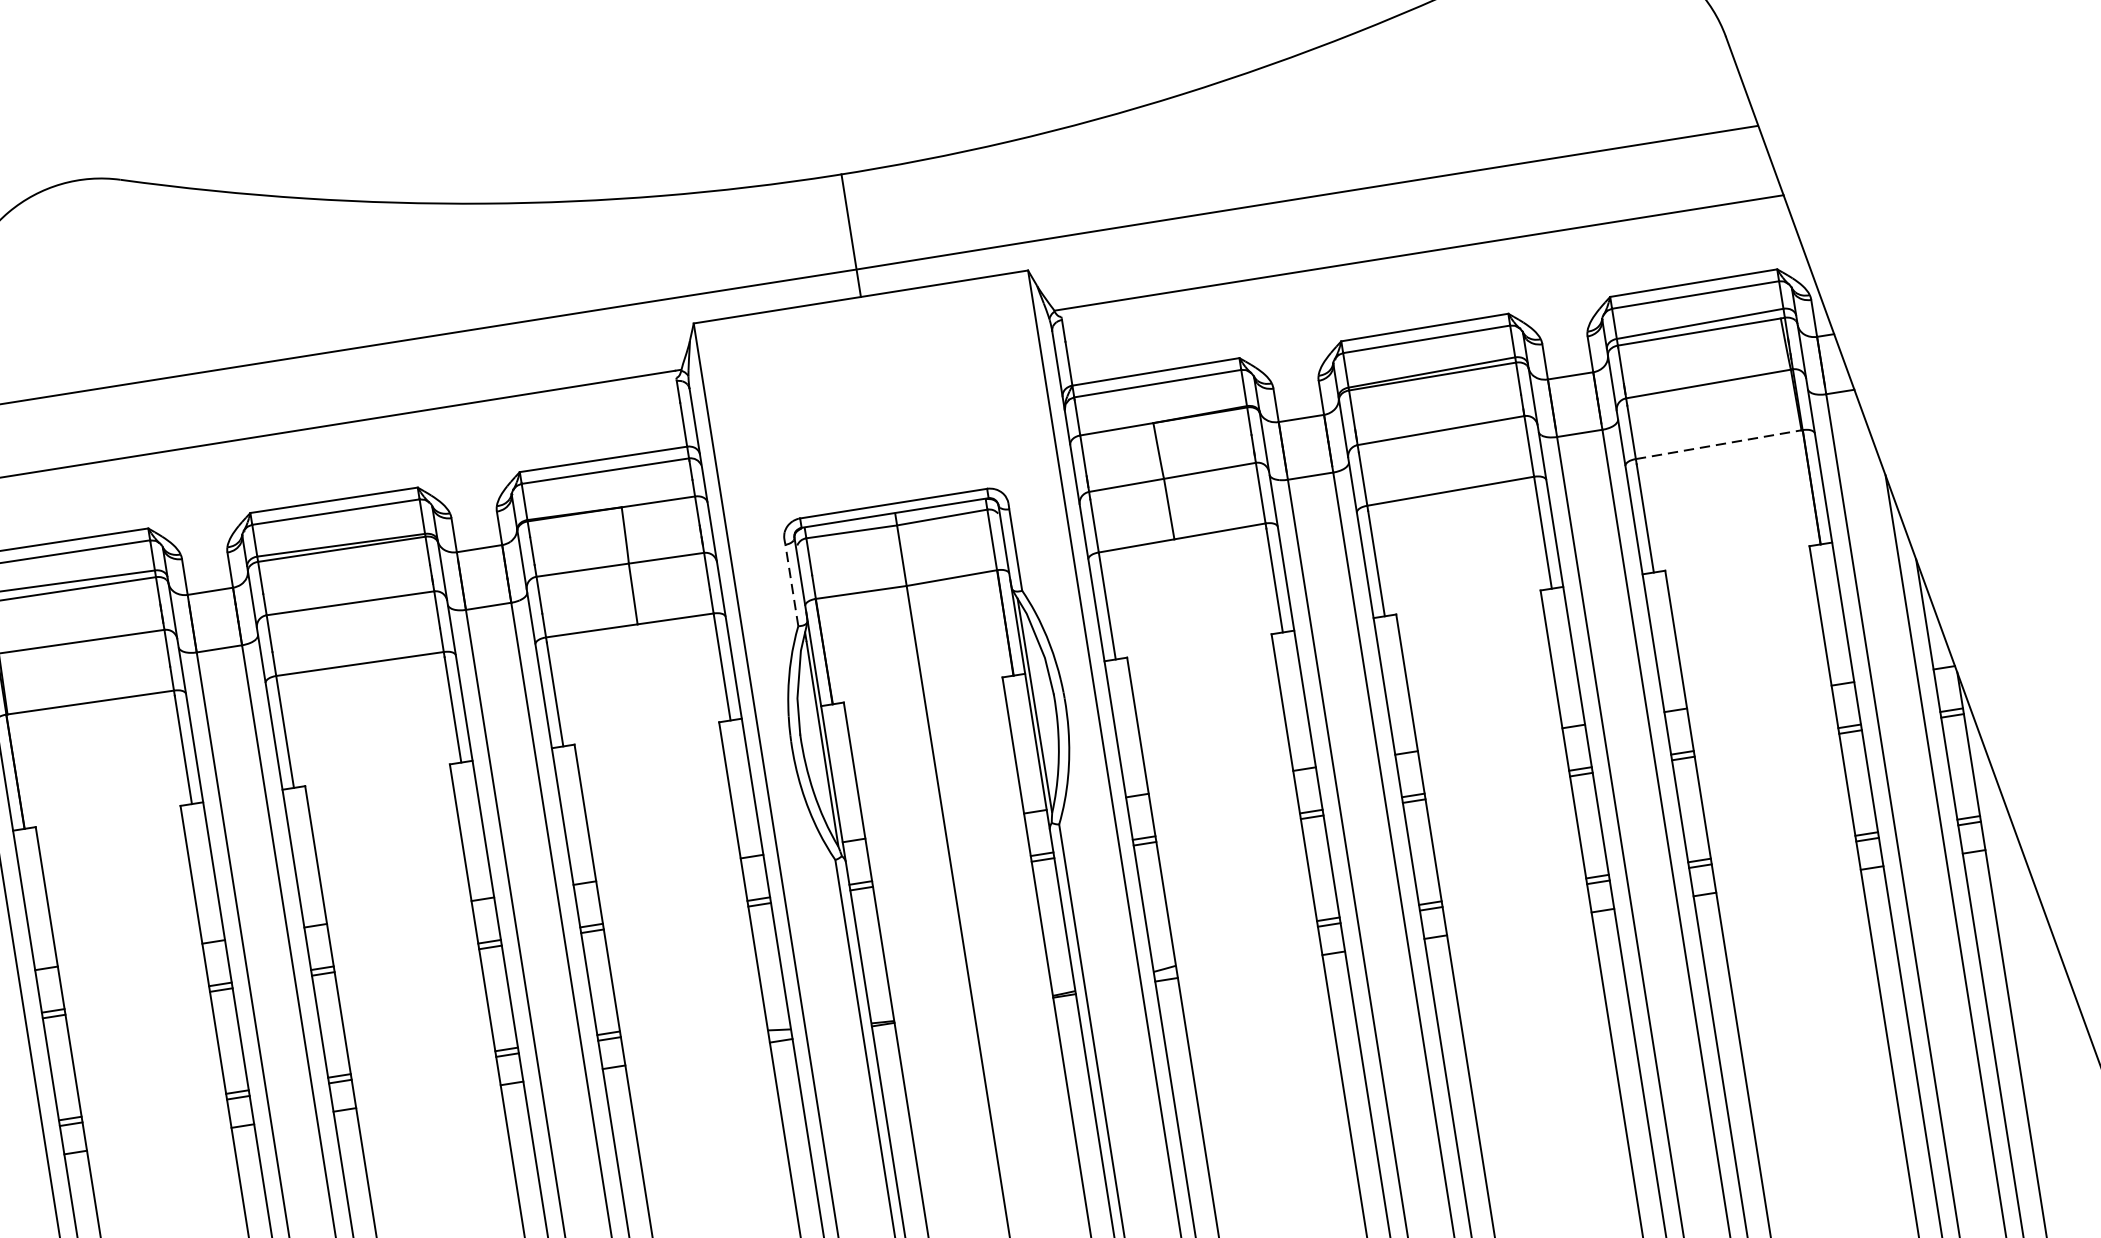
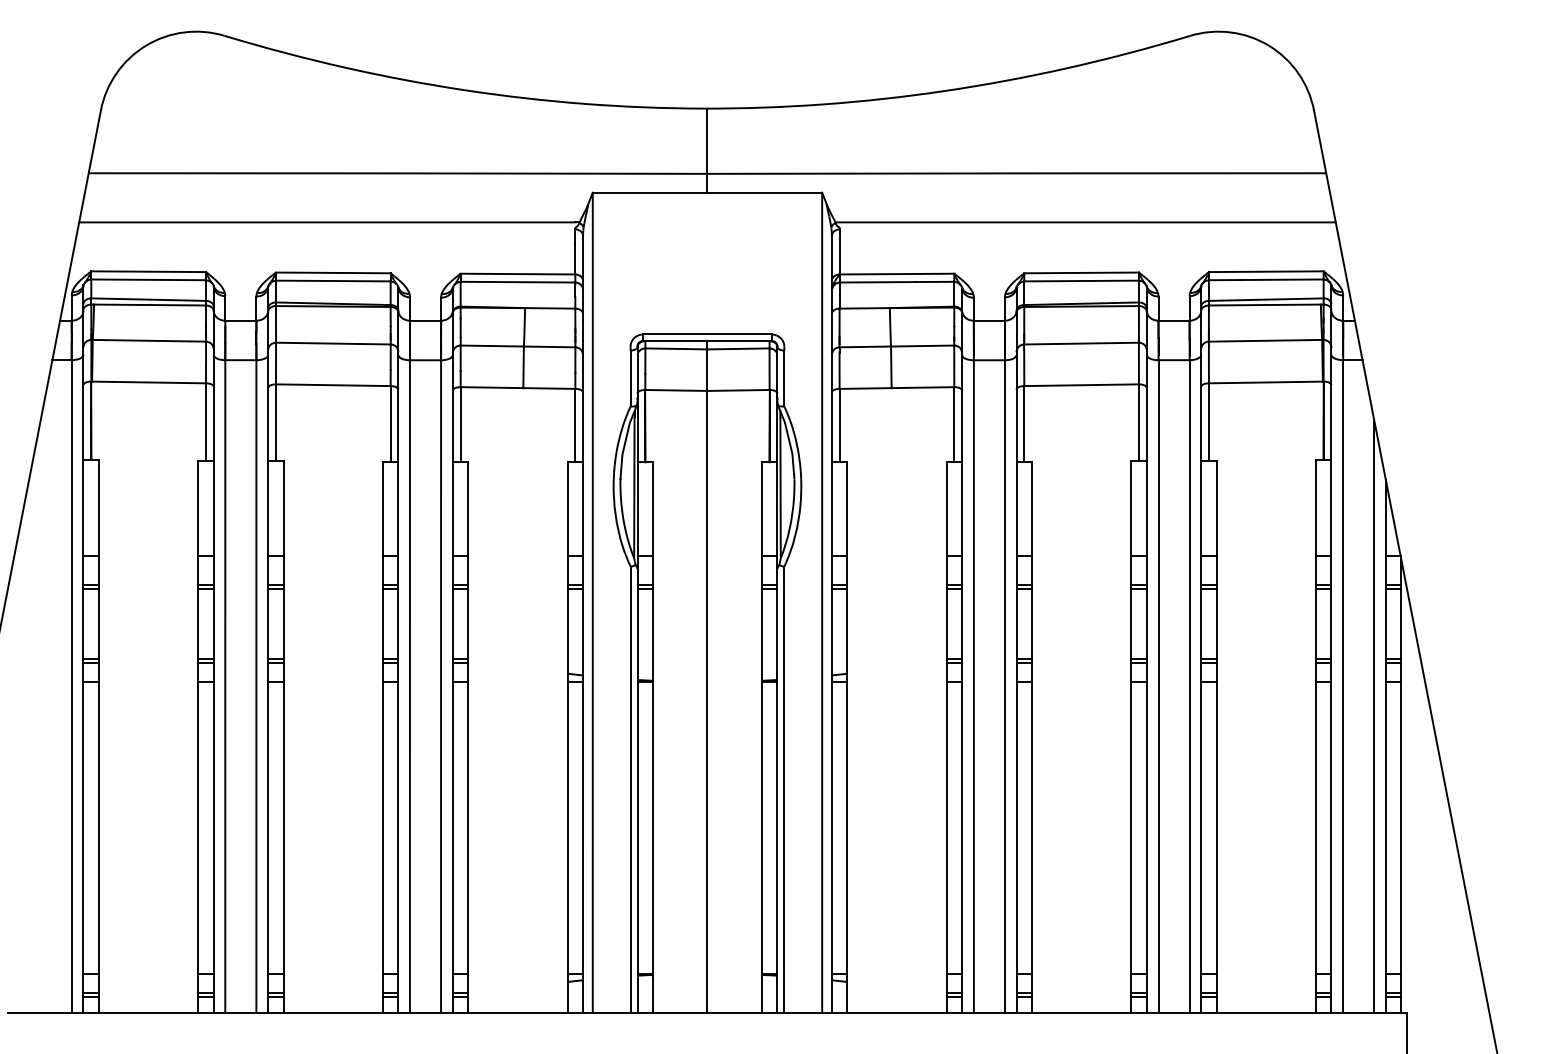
line: (1718, 444) -> (1265, 382), dashed -> solid
line: (791, 585) -> (630, 378), dashed -> solid

